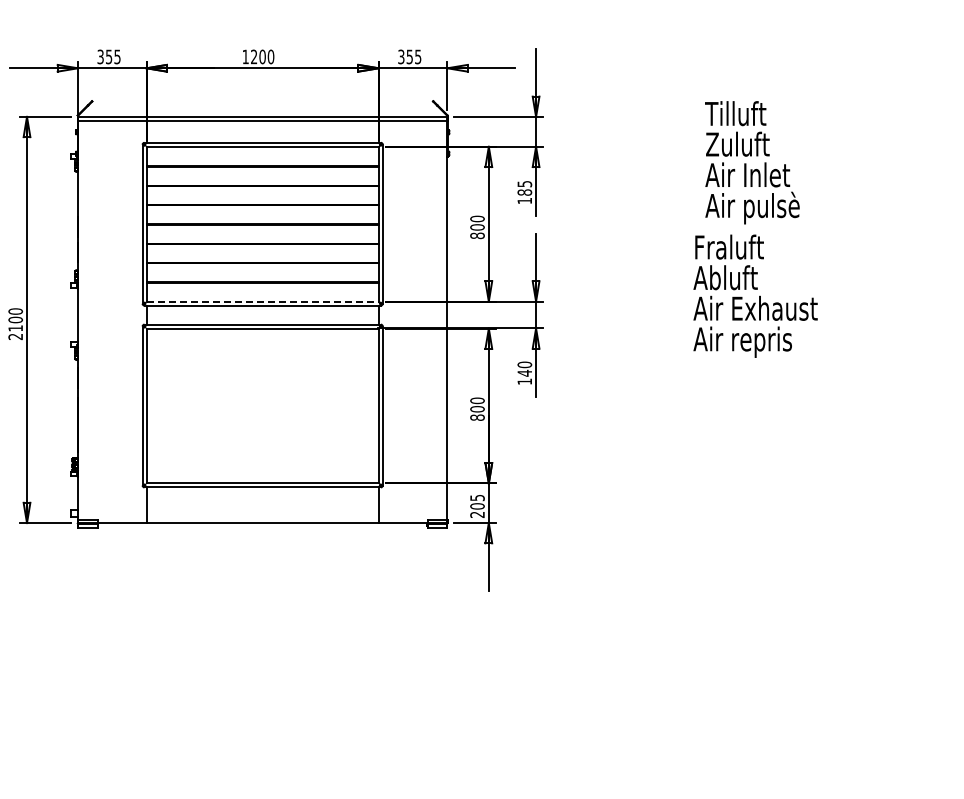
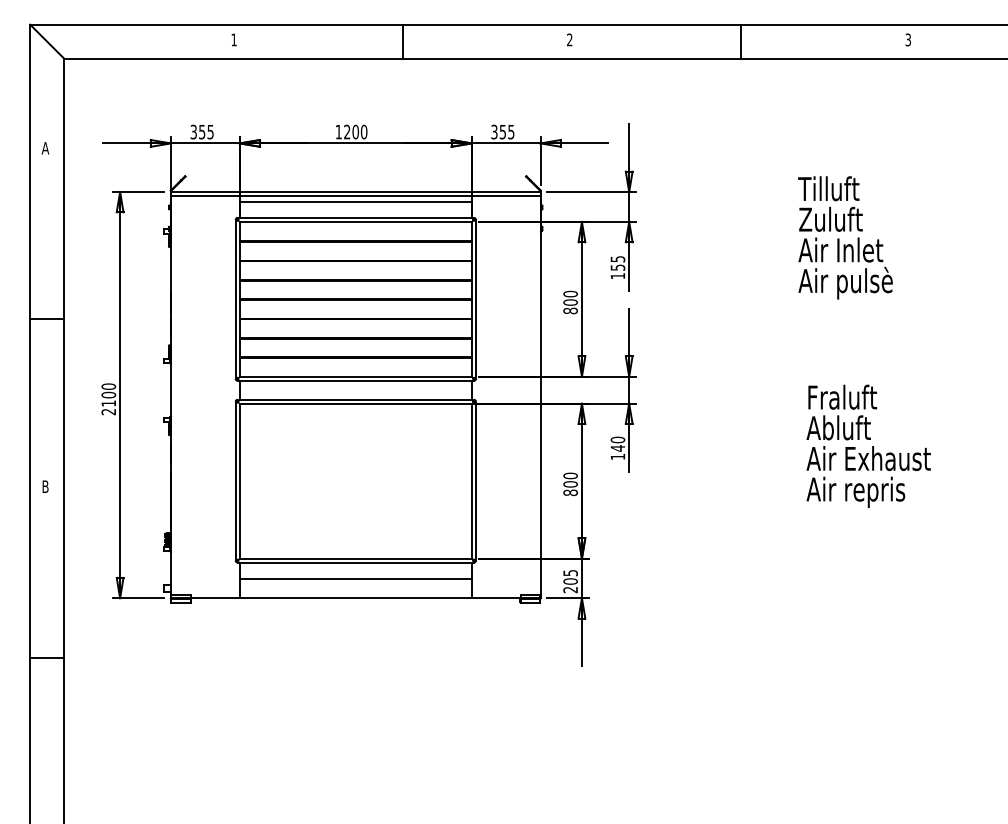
line: (262, 126) -> (355, 201), added
text: (524, 192) -> (617, 267), 185 -> 155
text: (755, 295) -> (868, 445), moved
line: (263, 301) -> (356, 376), dashed -> solid
line: (262, 503) -> (355, 578), added

